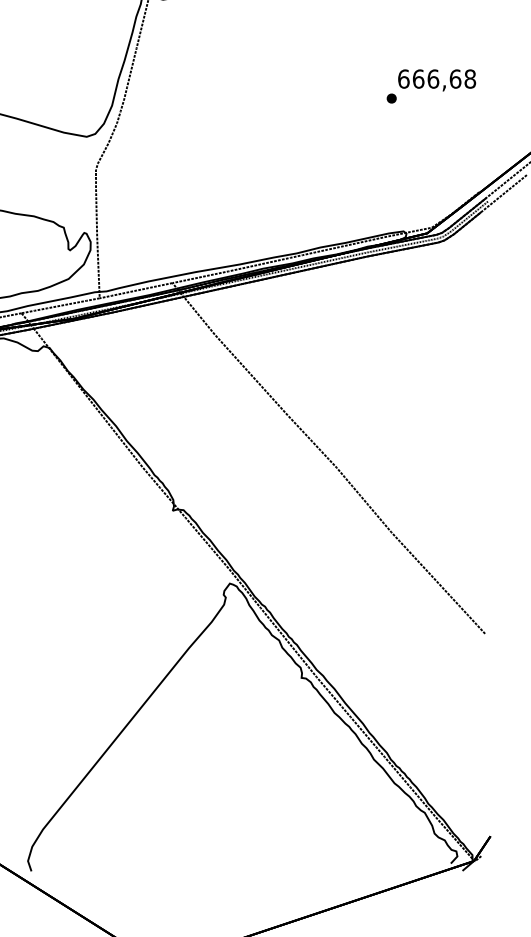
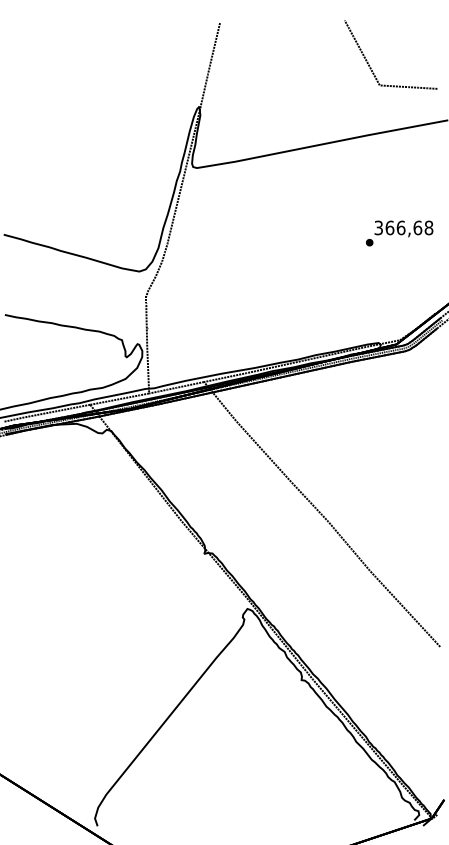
text: (403, 78) -> (378, 227), 666,68 -> 366,68

